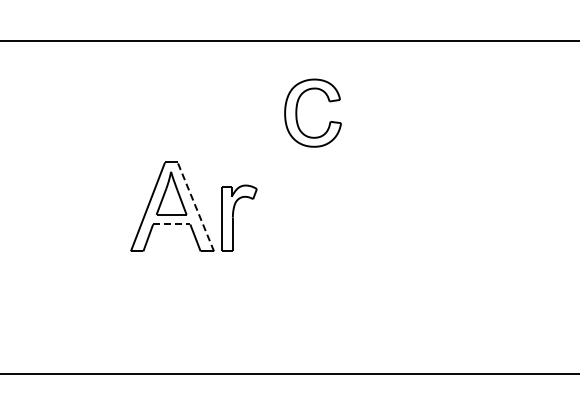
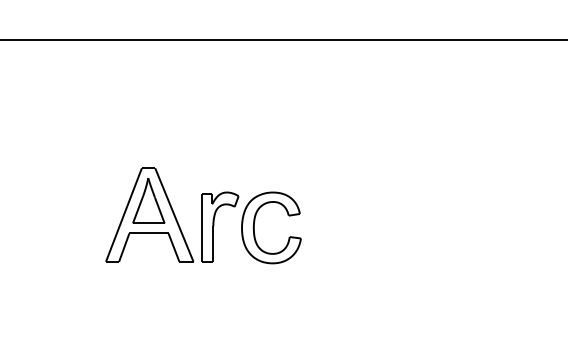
part: (297, 112) -> (255, 227), moved
line: (195, 206) -> (173, 214), dashed -> solid
line: (171, 224) -> (148, 233), dashed -> solid

